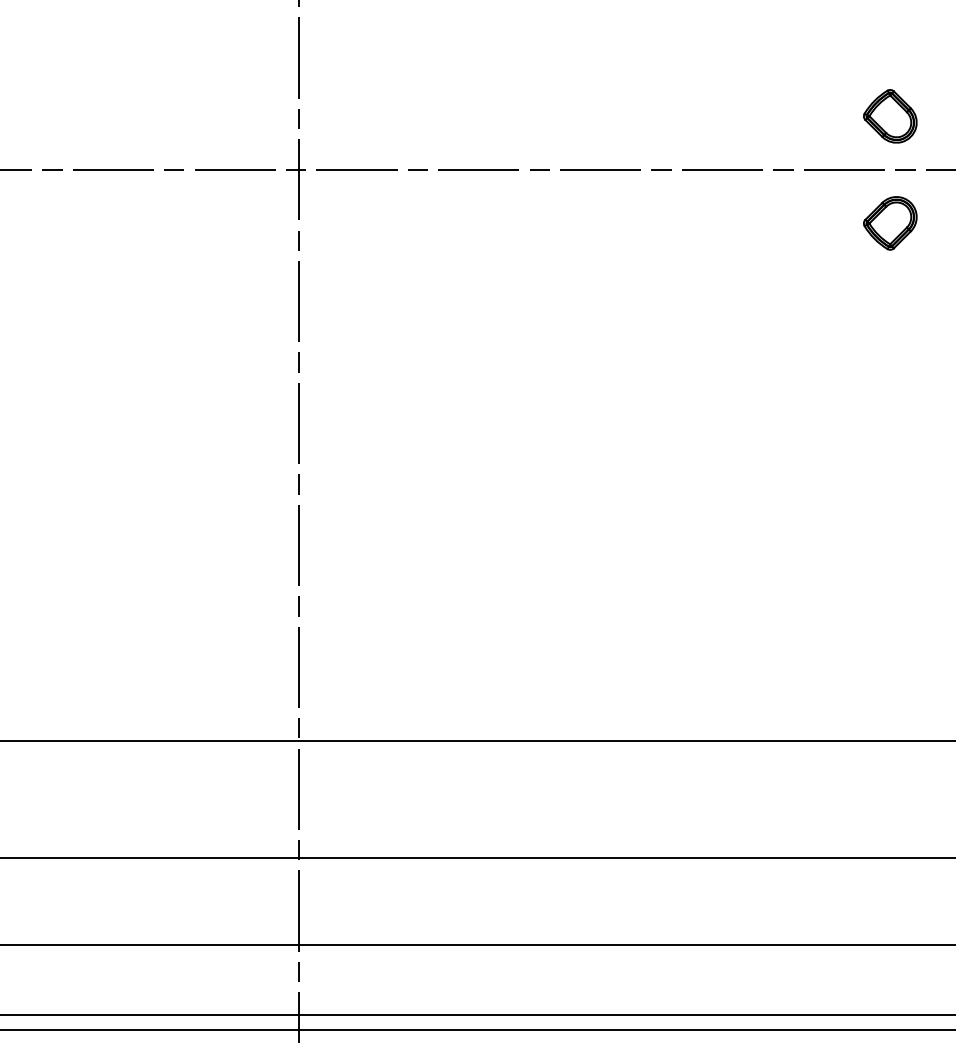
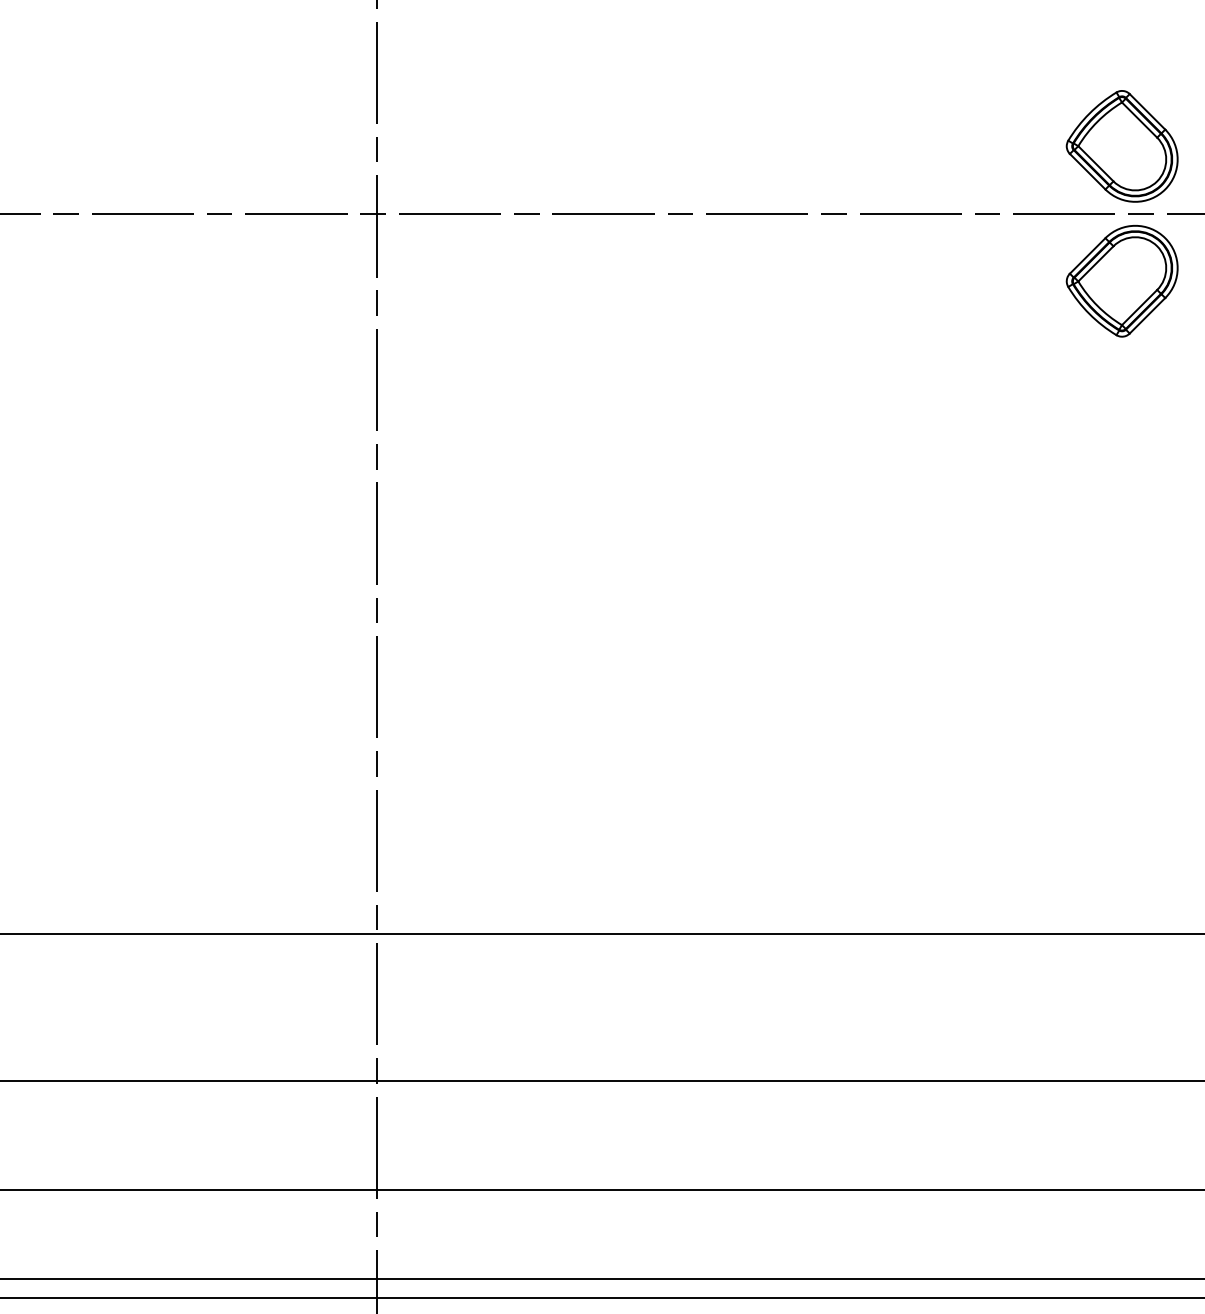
part: (889, 116) -> (1121, 146), size x1.67
part: (889, 223) -> (1121, 281), size x1.67

